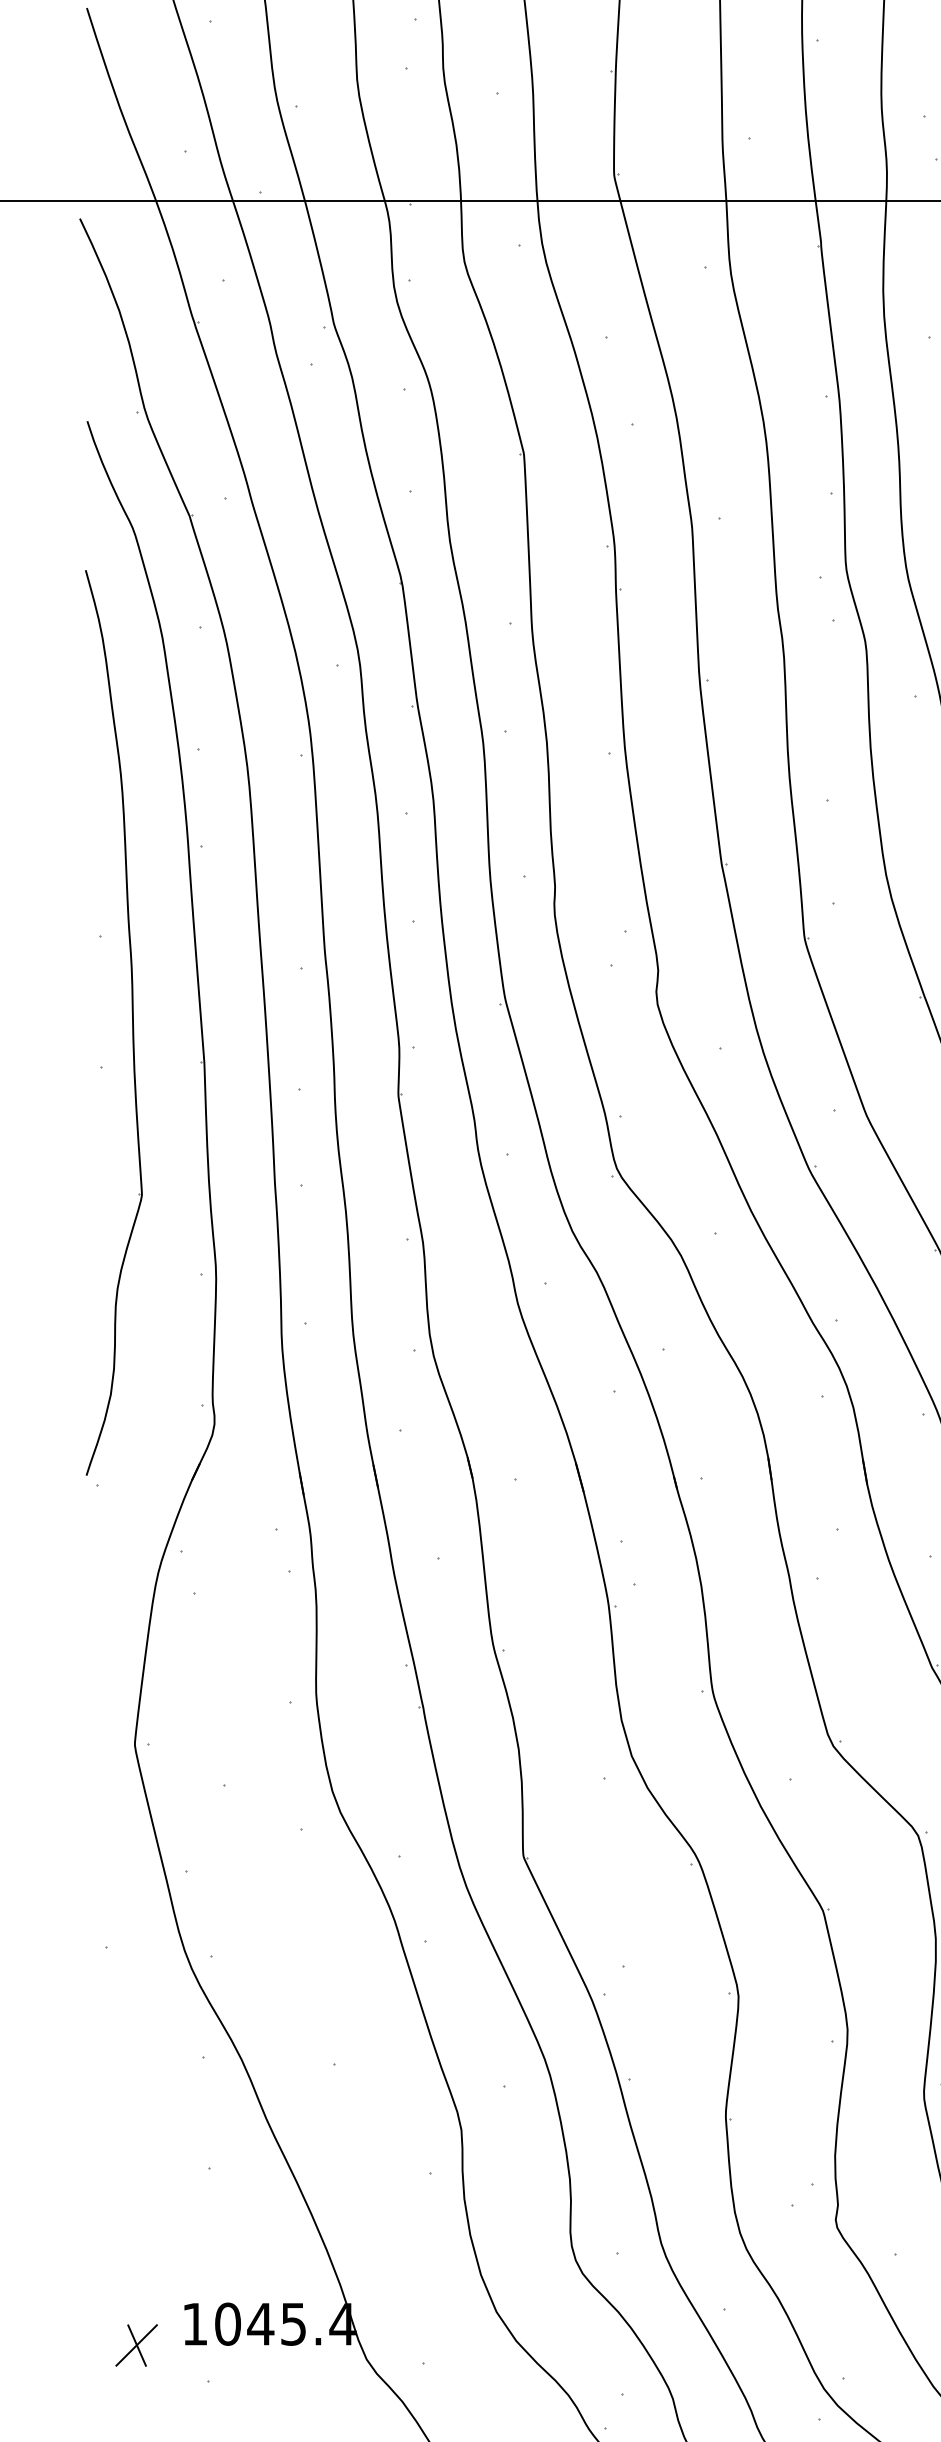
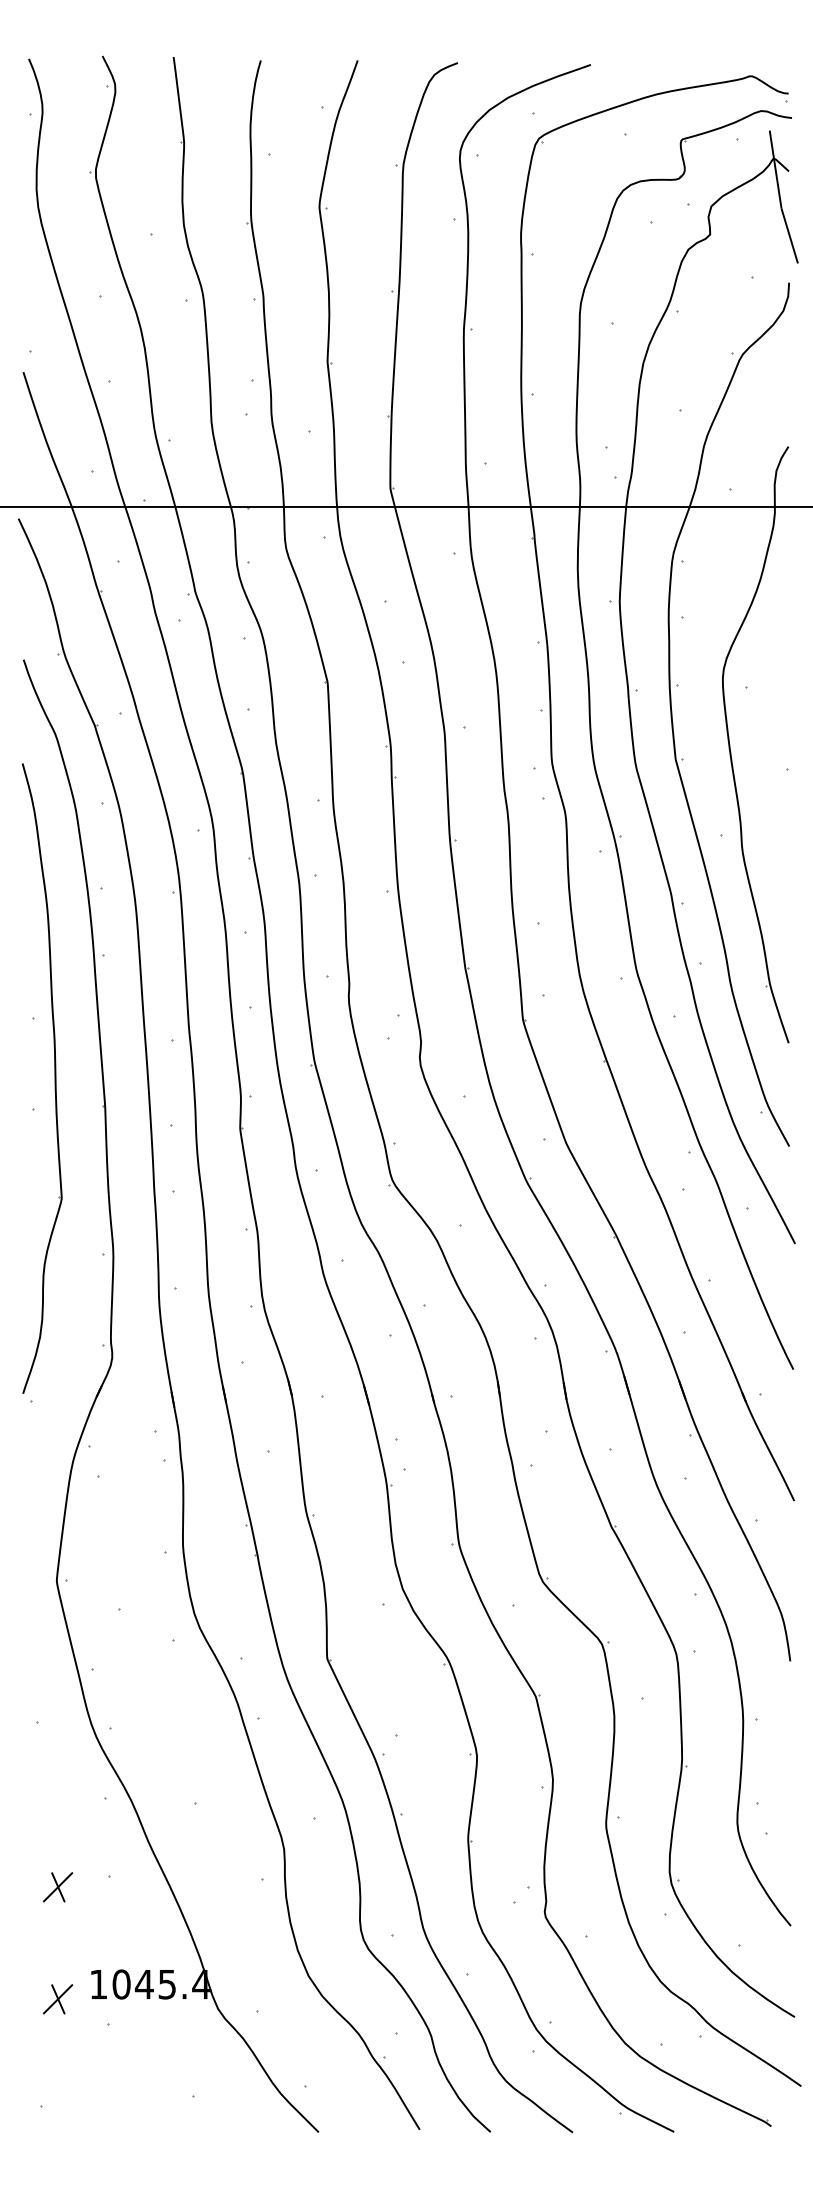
part: (135, 2184) -> (57, 1887), added

